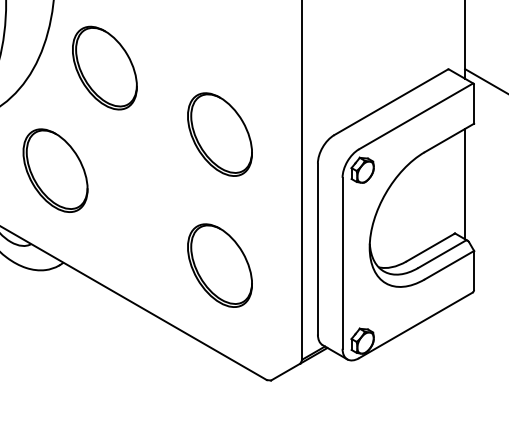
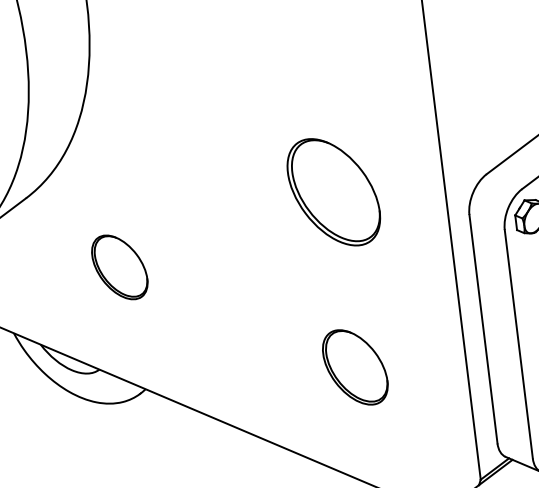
part: (104, 67) -> (168, 121), removed
part: (55, 170) -> (119, 267), size x0.6
part: (219, 265) -> (354, 367), size x0.7

